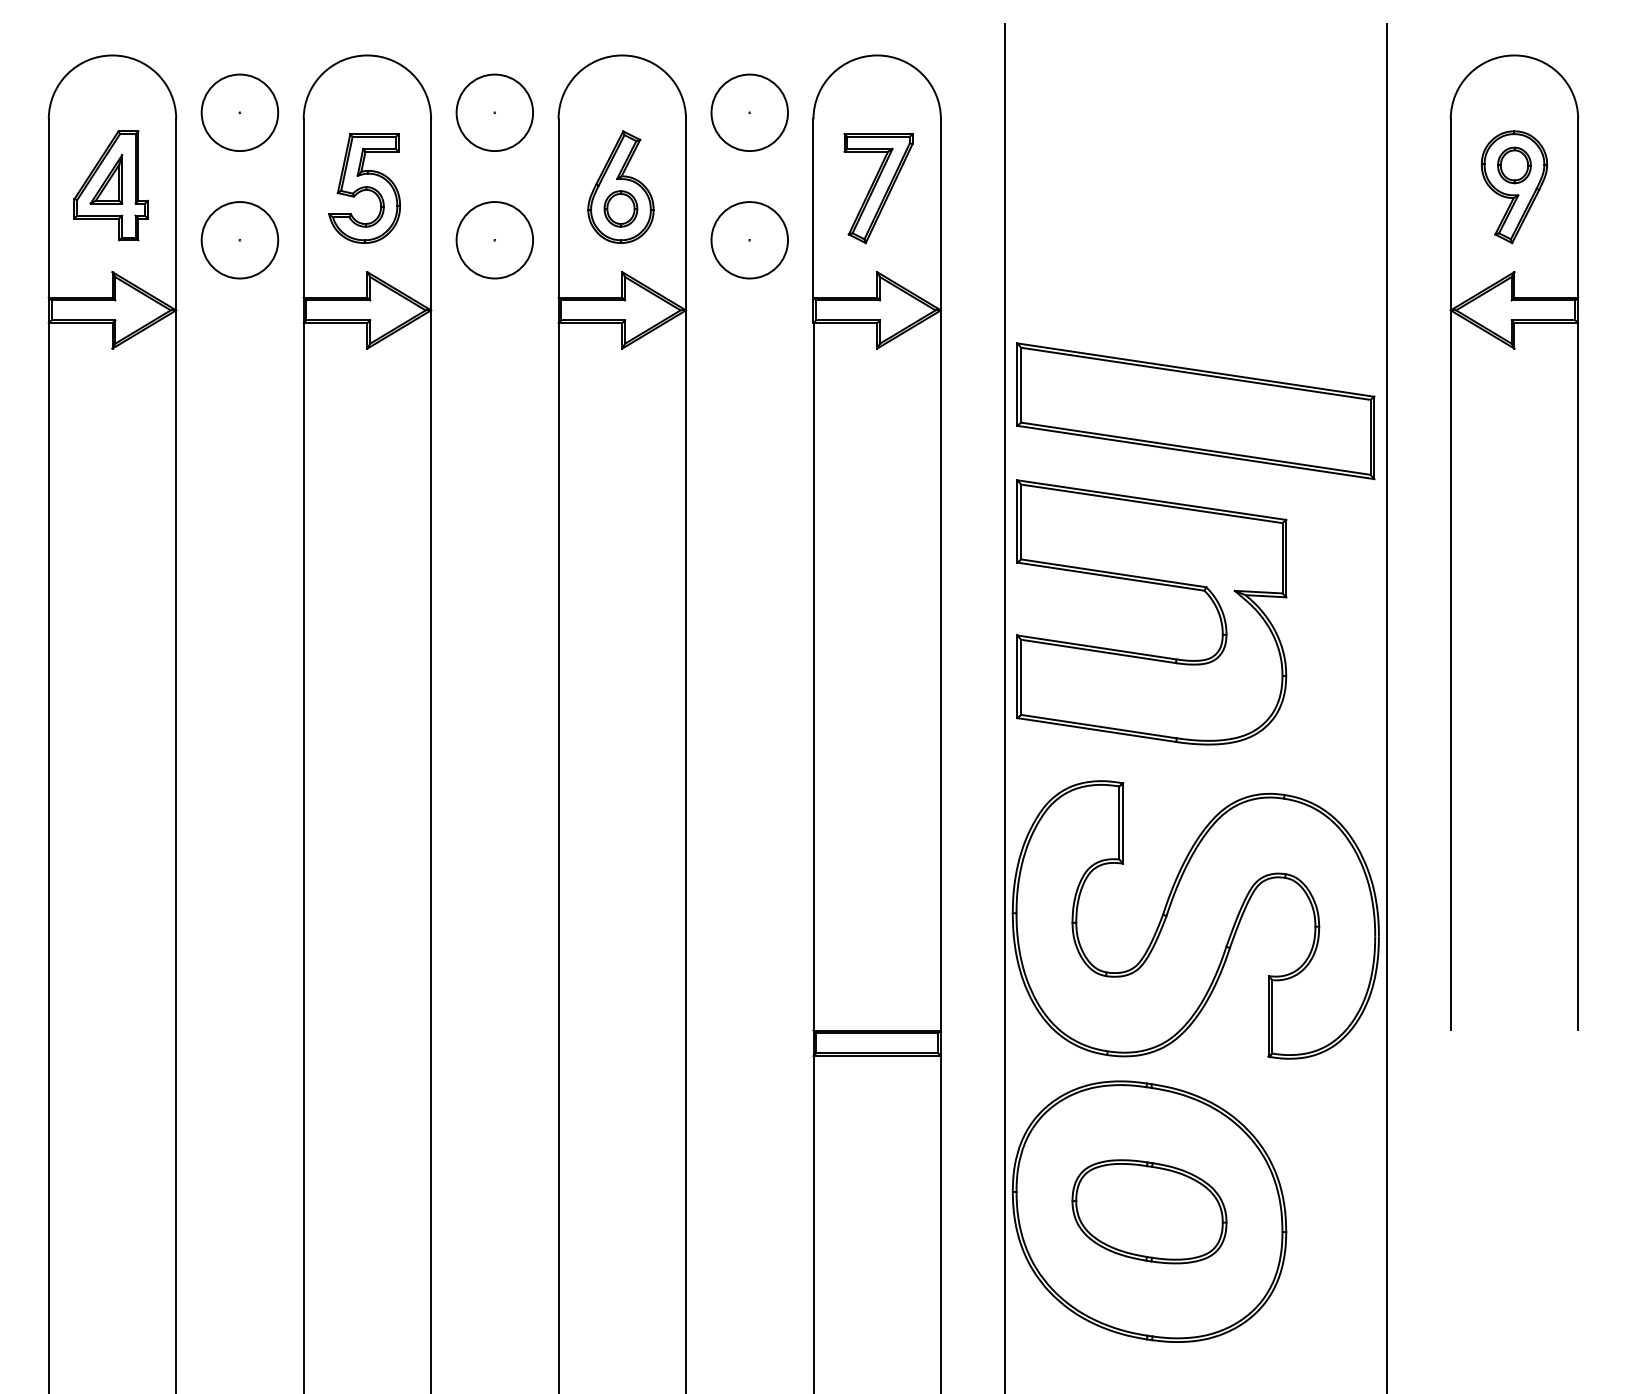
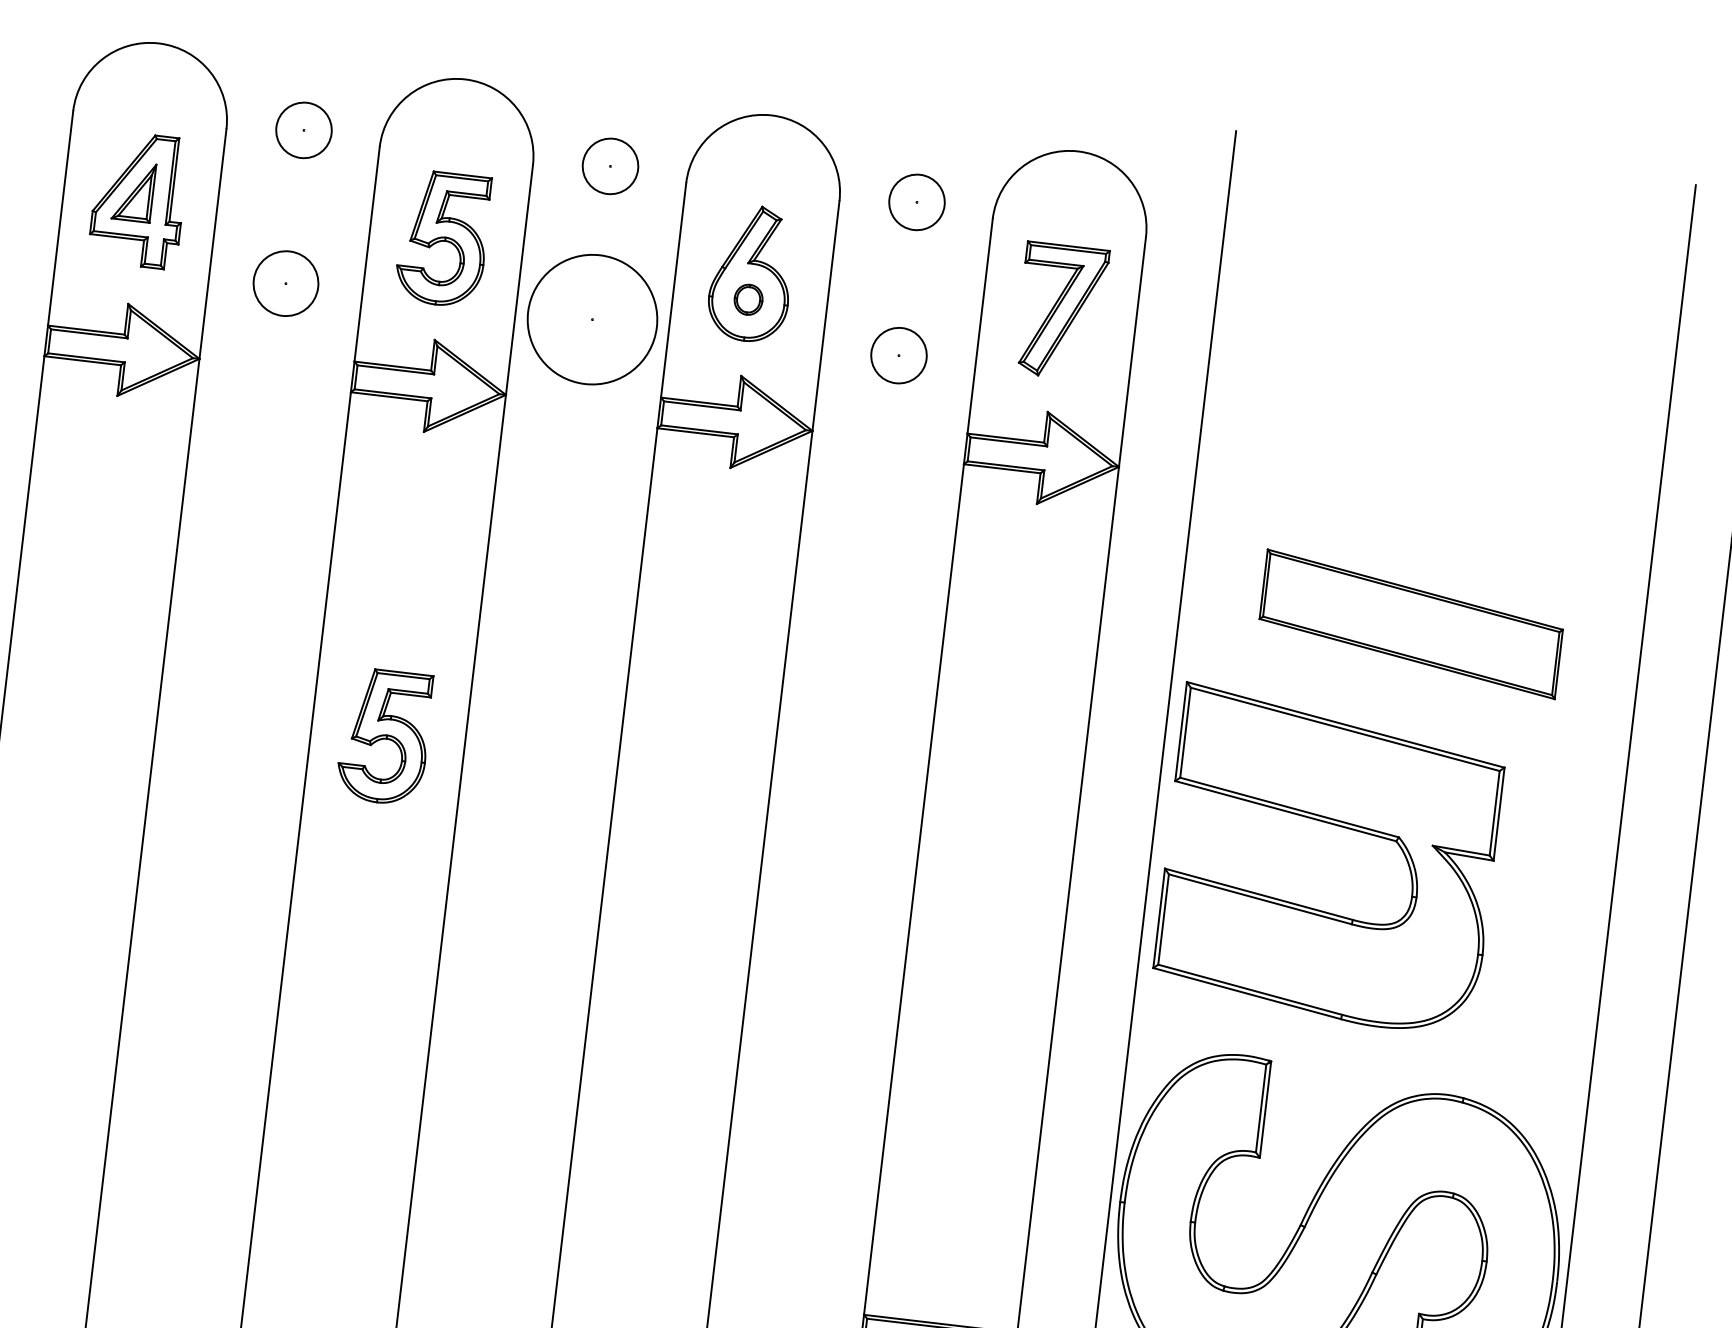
circle: (239, 112) -> (303, 129), size x0.6
circle: (494, 112) -> (610, 165), size x0.6
circle: (749, 112) -> (916, 201), size x0.6
part: (620, 208) -> (748, 299), size x0.7
circle: (239, 240) -> (285, 283), size x0.7
circle: (494, 240) -> (592, 319), size x1.4
circle: (749, 240) -> (898, 355), size x0.6
part: (1195, 411) -> (1410, 624), size x0.7
part: (364, 602) -> (384, 736), added

